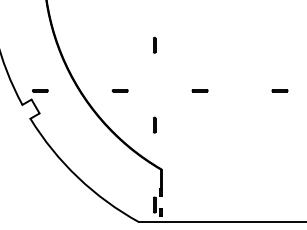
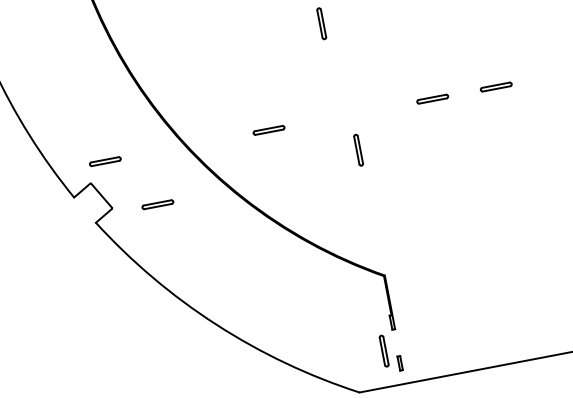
line: (230, 90) -> (494, 86), added
line: (60, 115) -> (156, 204), added
line: (154, 124) -> (358, 148), moved

